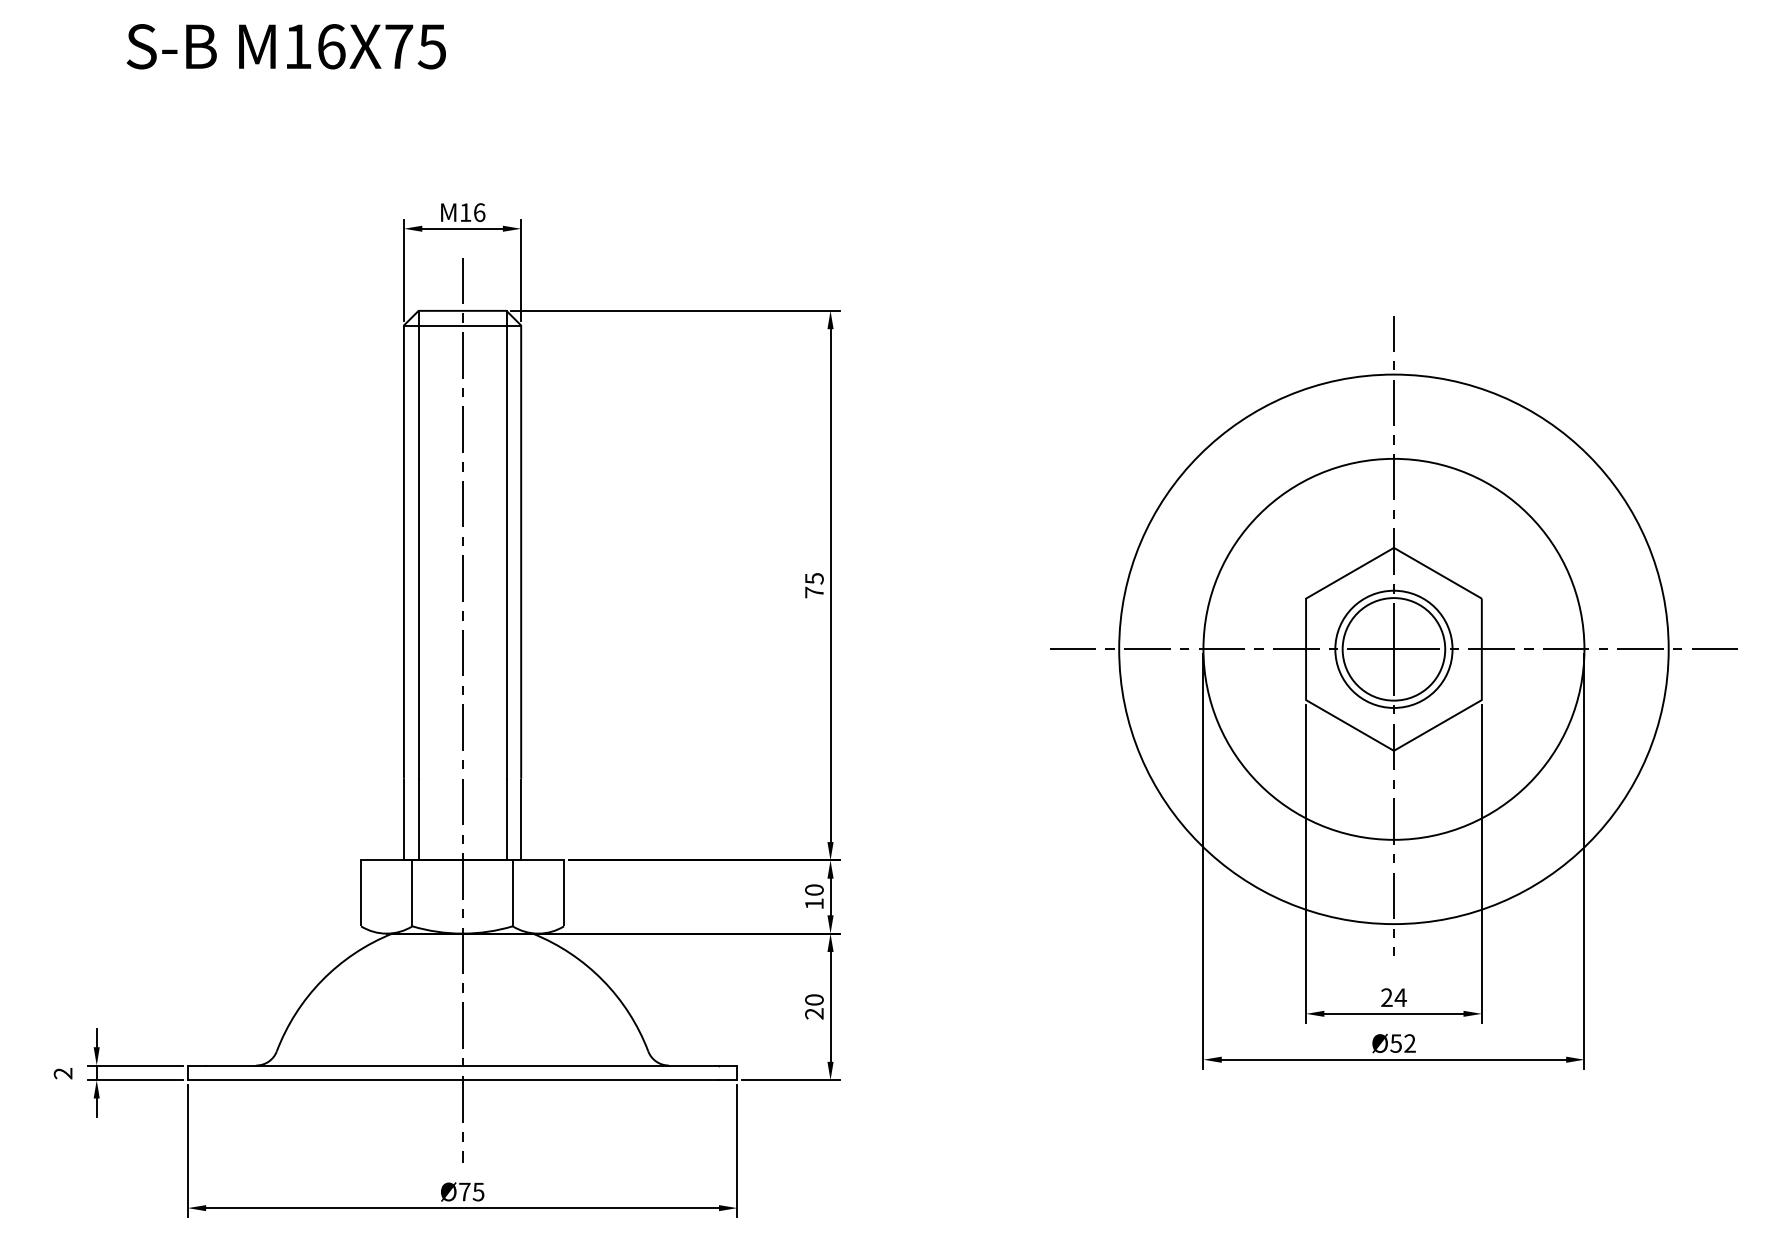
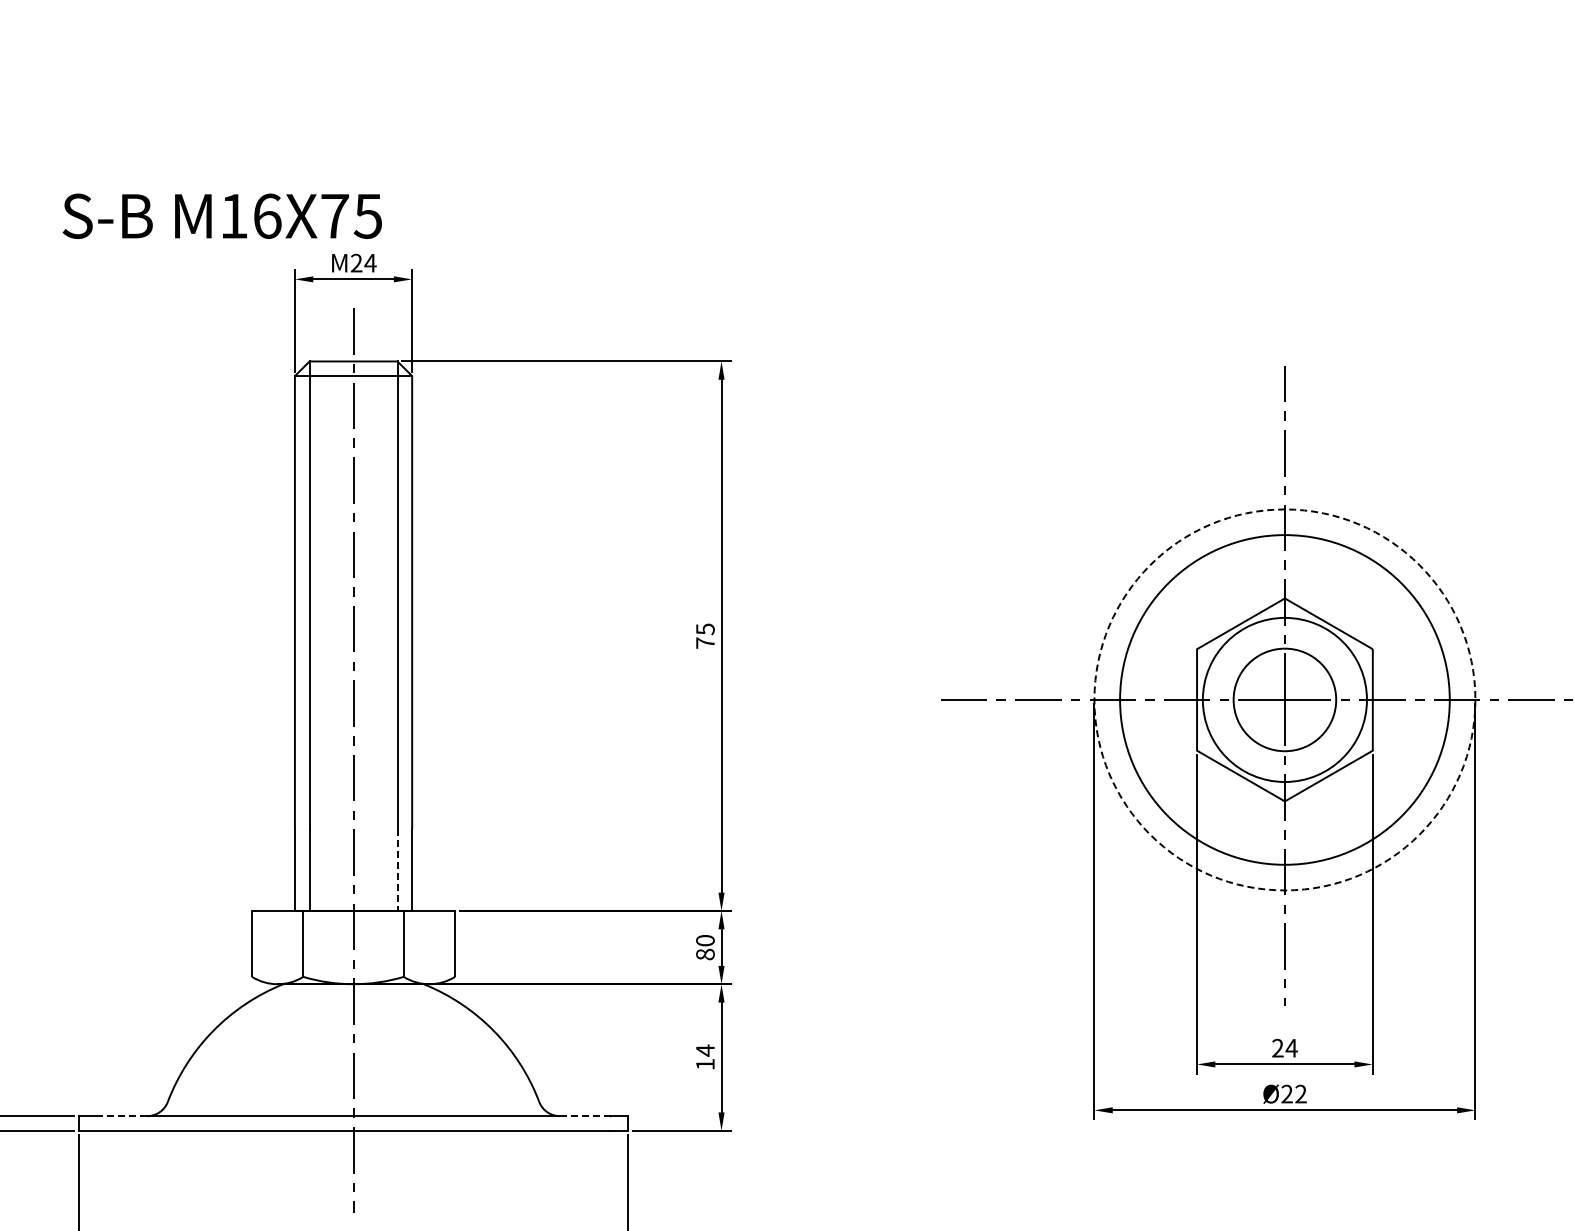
text: (285, 46) -> (221, 216), moved
text: (472, 212) -> (363, 263), M16 -> M24
circle: (1393, 648) -> (1284, 699), size x1.4
circle: (1393, 648) -> (1284, 699), solid -> dashed
circle: (1393, 649) -> (1284, 700), size x0.6
line: (506, 819) -> (397, 870), solid -> dashed
text: (814, 903) -> (705, 954), 10 -> 80
text: (814, 1006) -> (705, 1057), 20 -> 14
text: (1395, 1043) -> (1286, 1094), Ø52 -> Ø22
line: (230, 1065) -> (121, 1116), solid -> dashed
line: (694, 1065) -> (585, 1116), solid -> dashed

